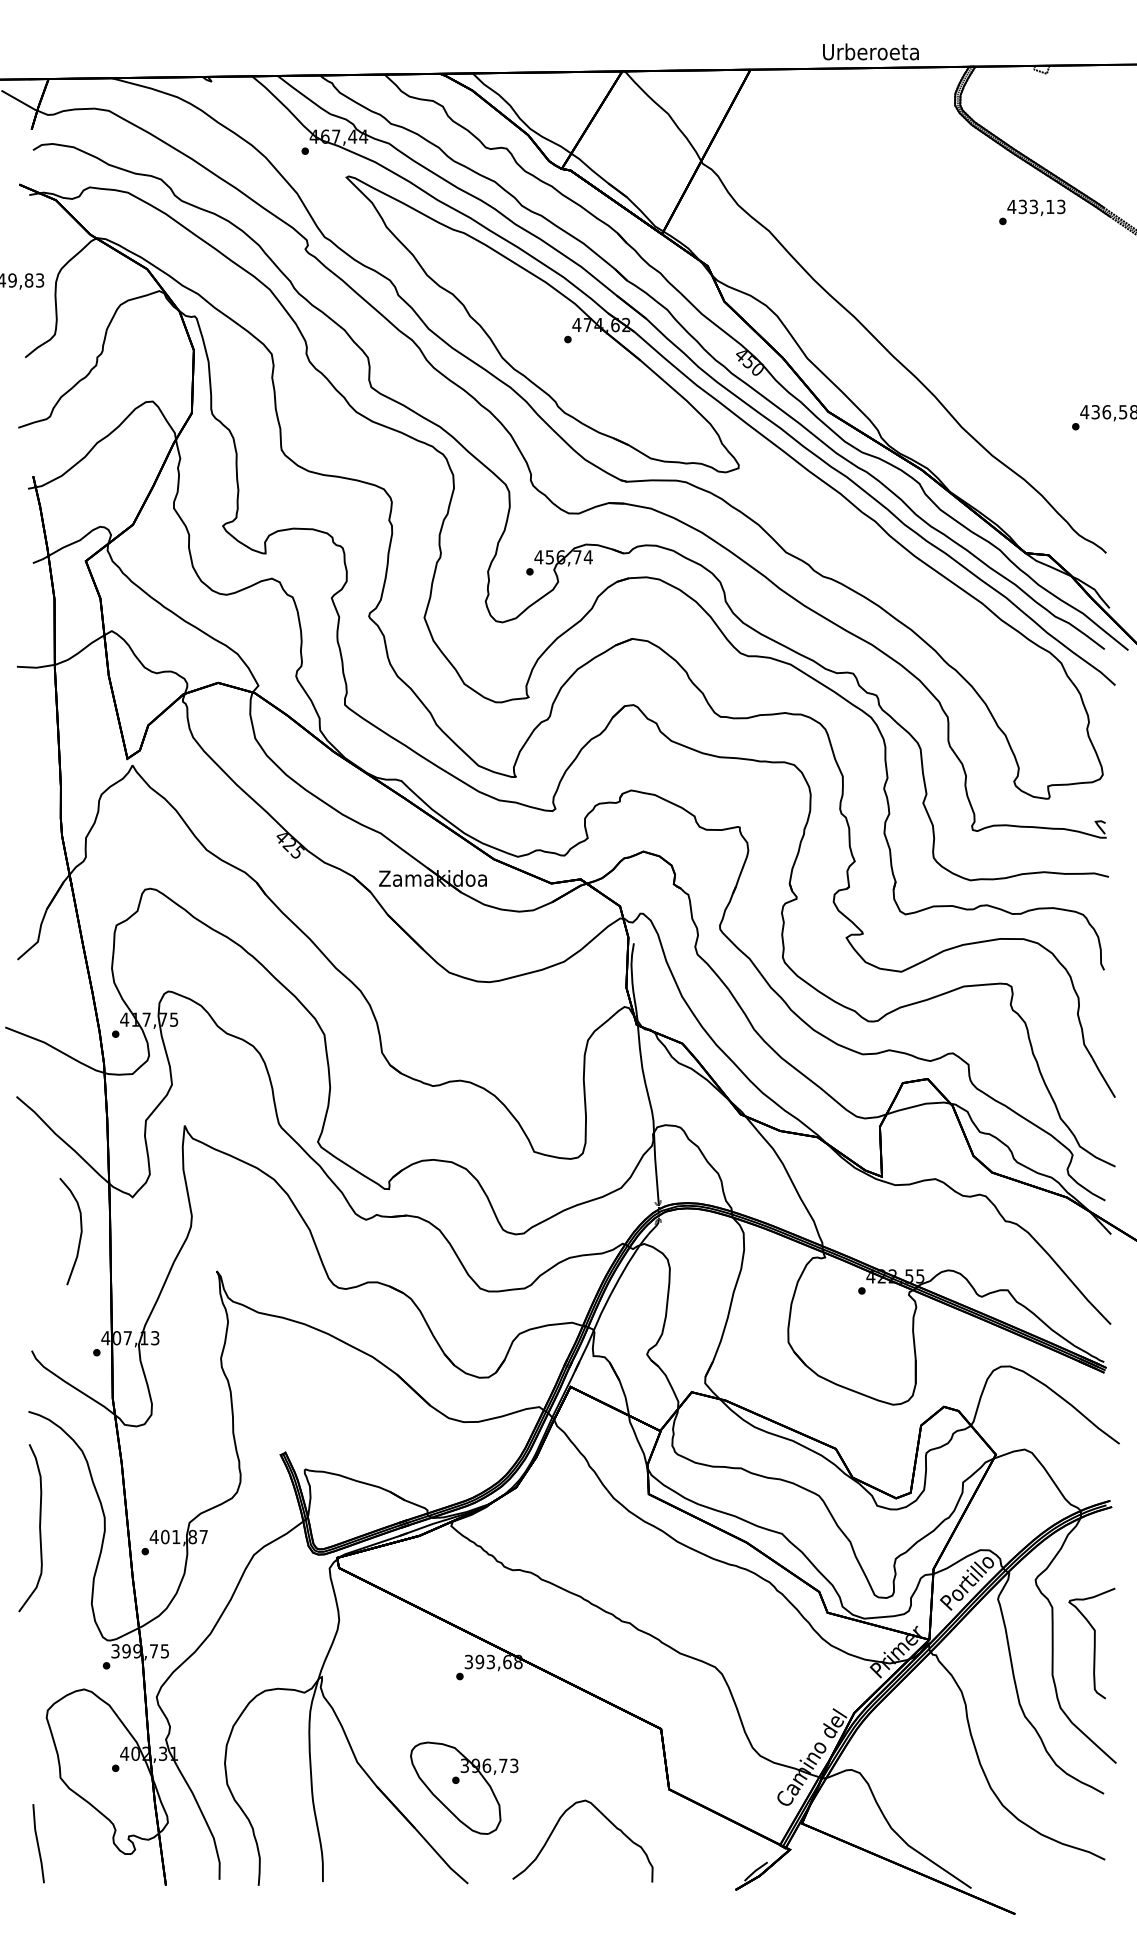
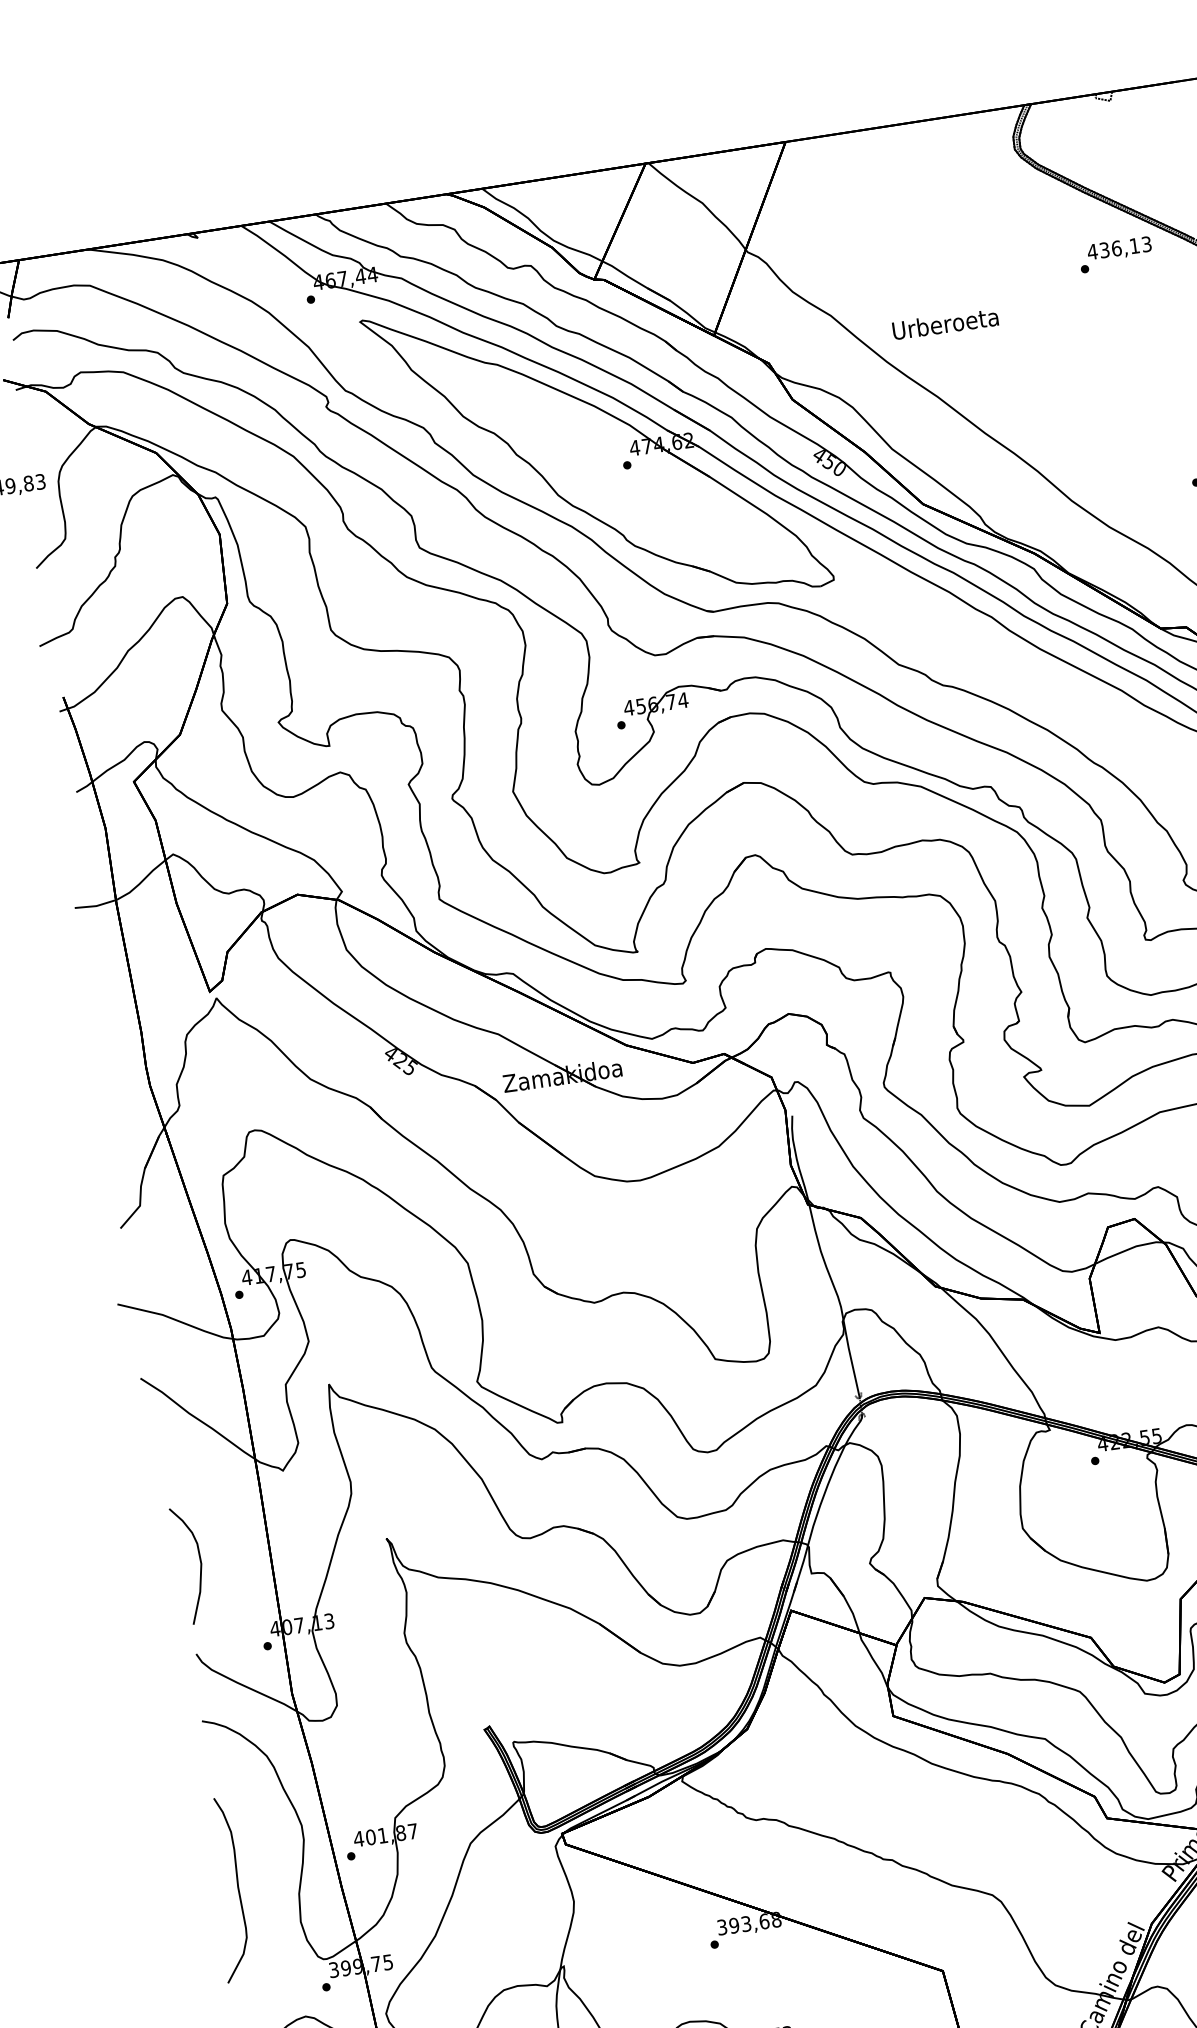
text: (870, 51) -> (944, 323), moved
text: (1033, 206) -> (1116, 248), 433,13 -> 436,13
curve: (80, 1231) -> (199, 1563), moved
curve: (39, 1528) -> (237, 1888), moved

